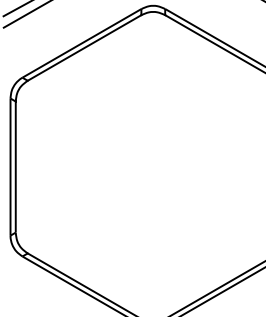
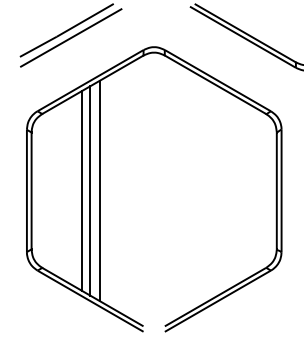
line: (72, 166) -> (82, 190), added
line: (81, 166) -> (90, 190), added
line: (91, 166) -> (99, 190), added

